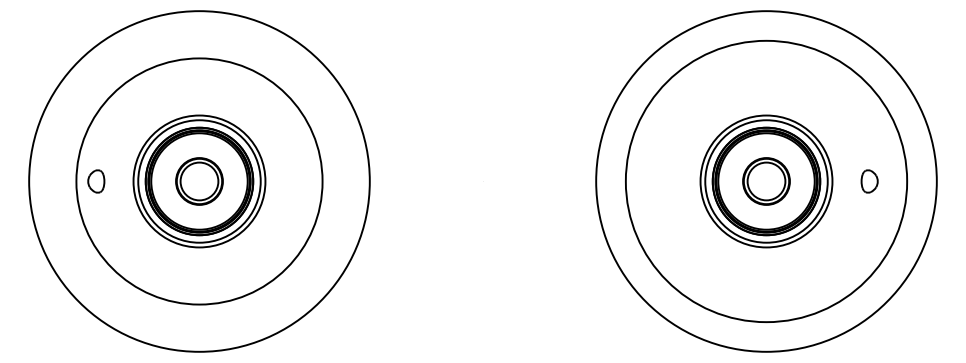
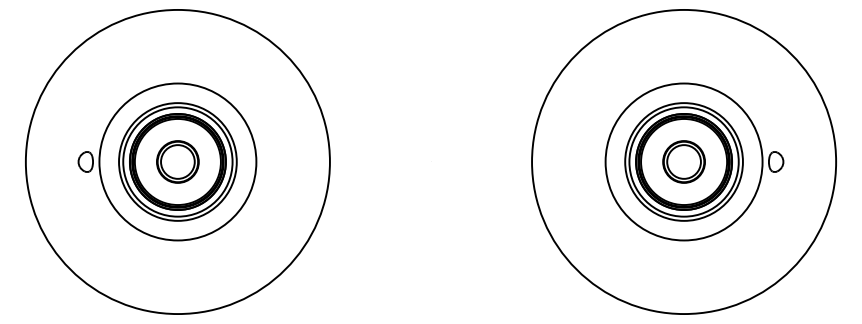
circle: (199, 180) -> (177, 161), size x0.71
circle: (765, 180) -> (683, 161), size x0.62

